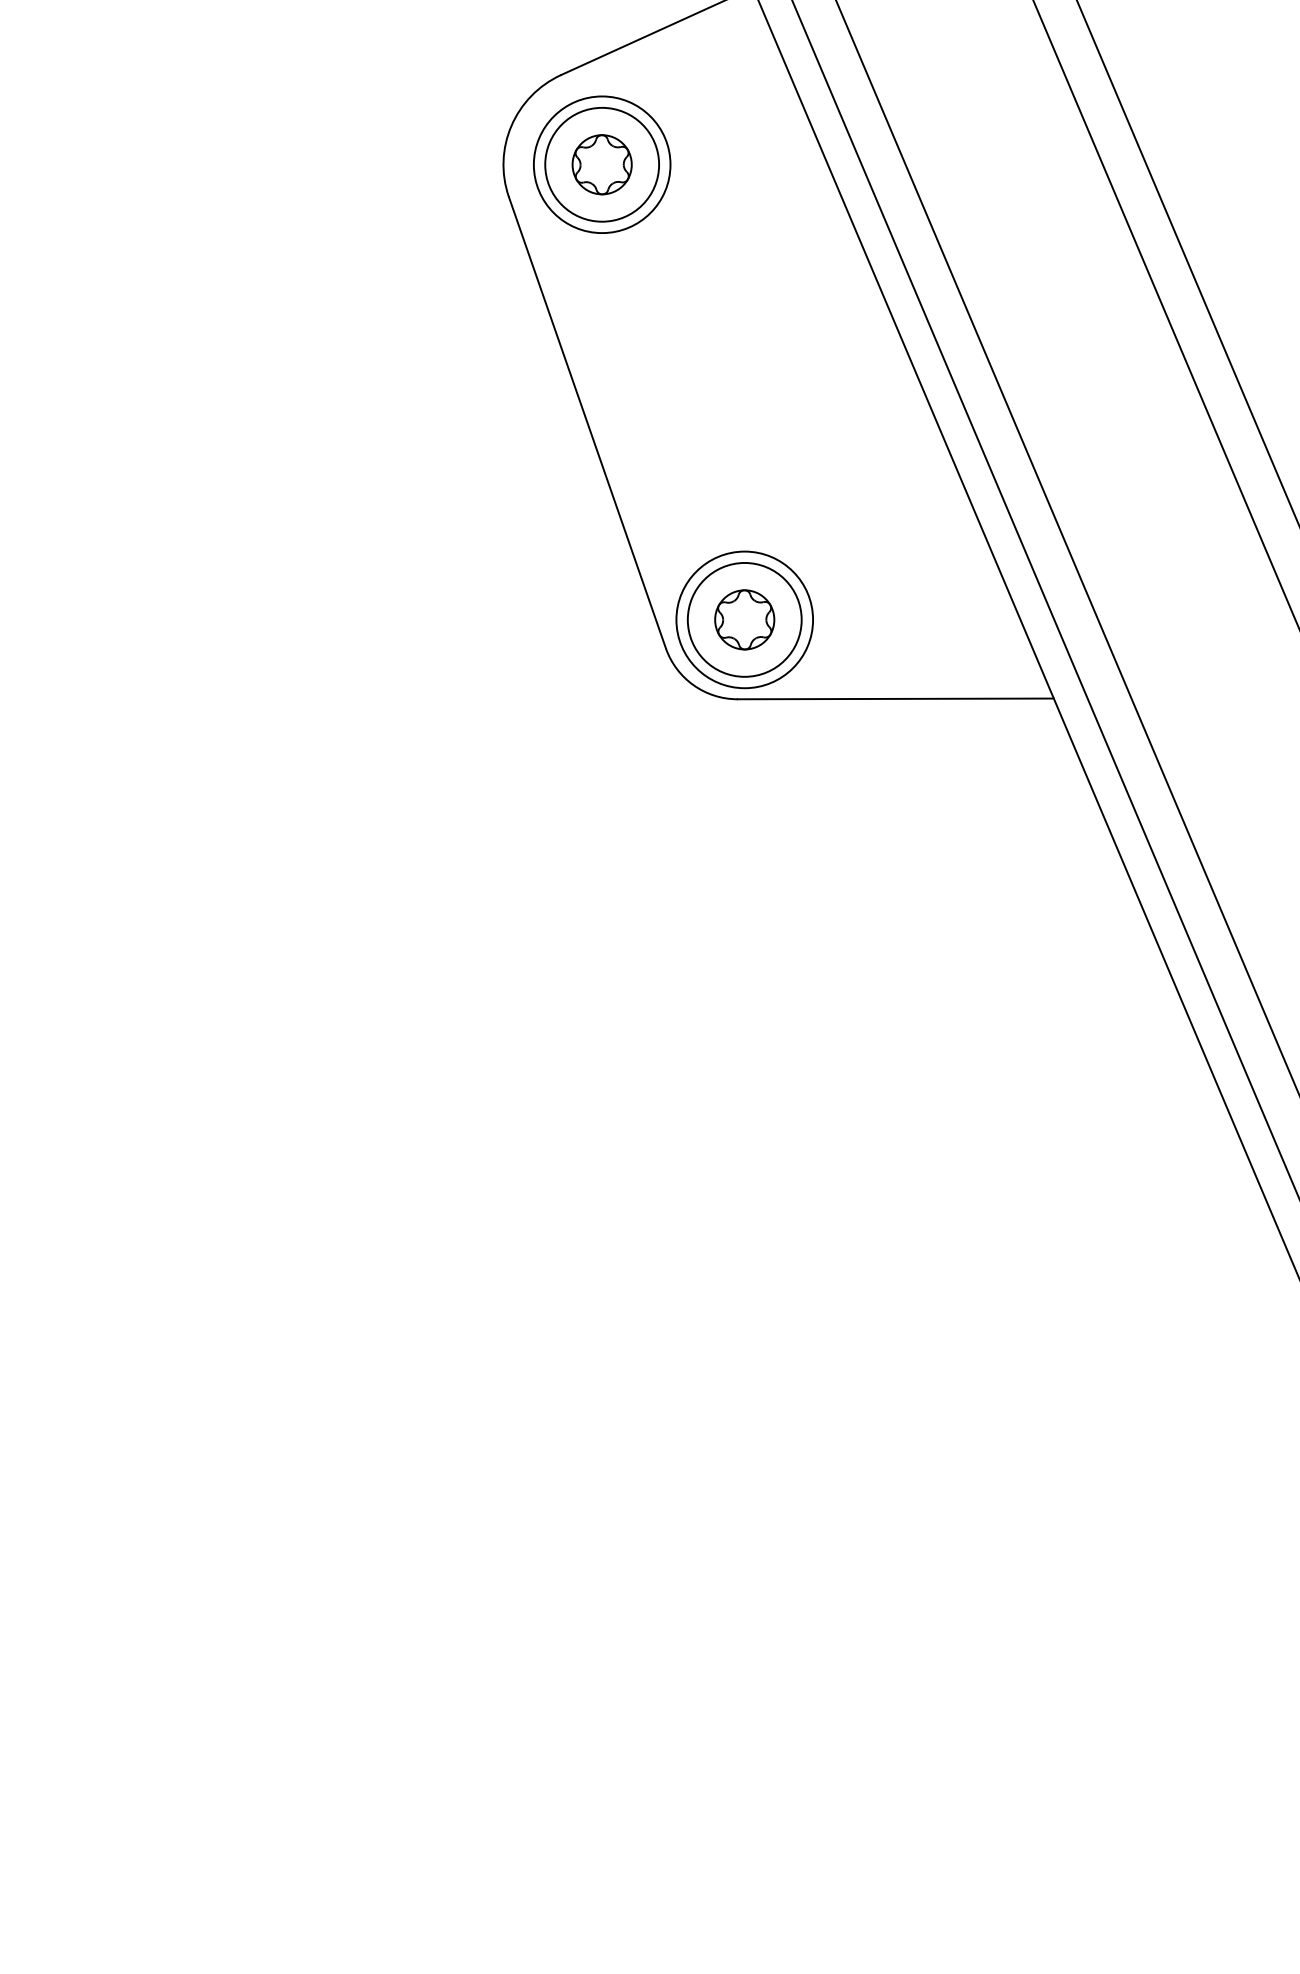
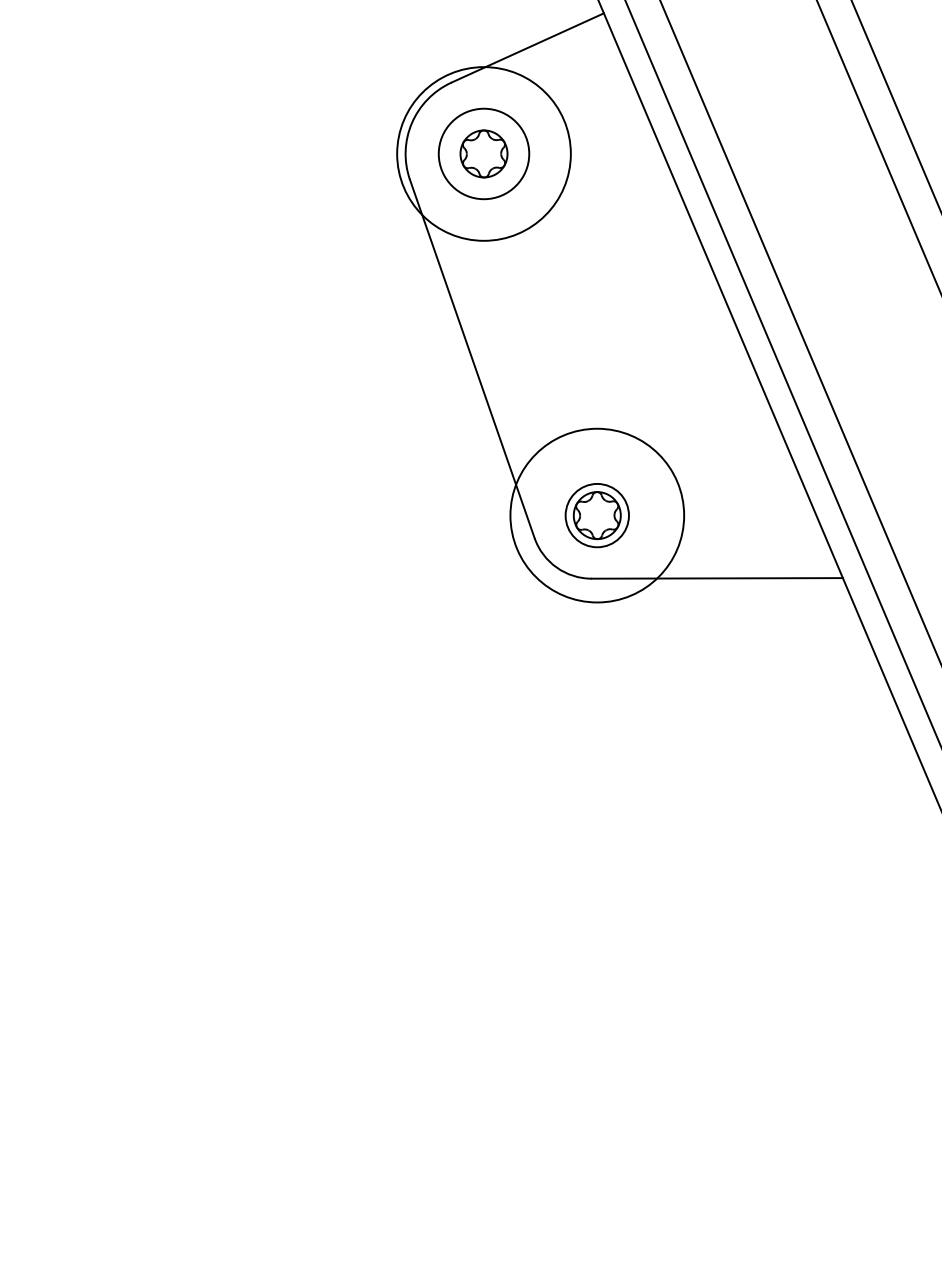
circle: (601, 164) -> (483, 153), size x1.6
circle: (744, 619) -> (597, 515), size x0.7
circle: (744, 619) -> (597, 515), size x1.6

